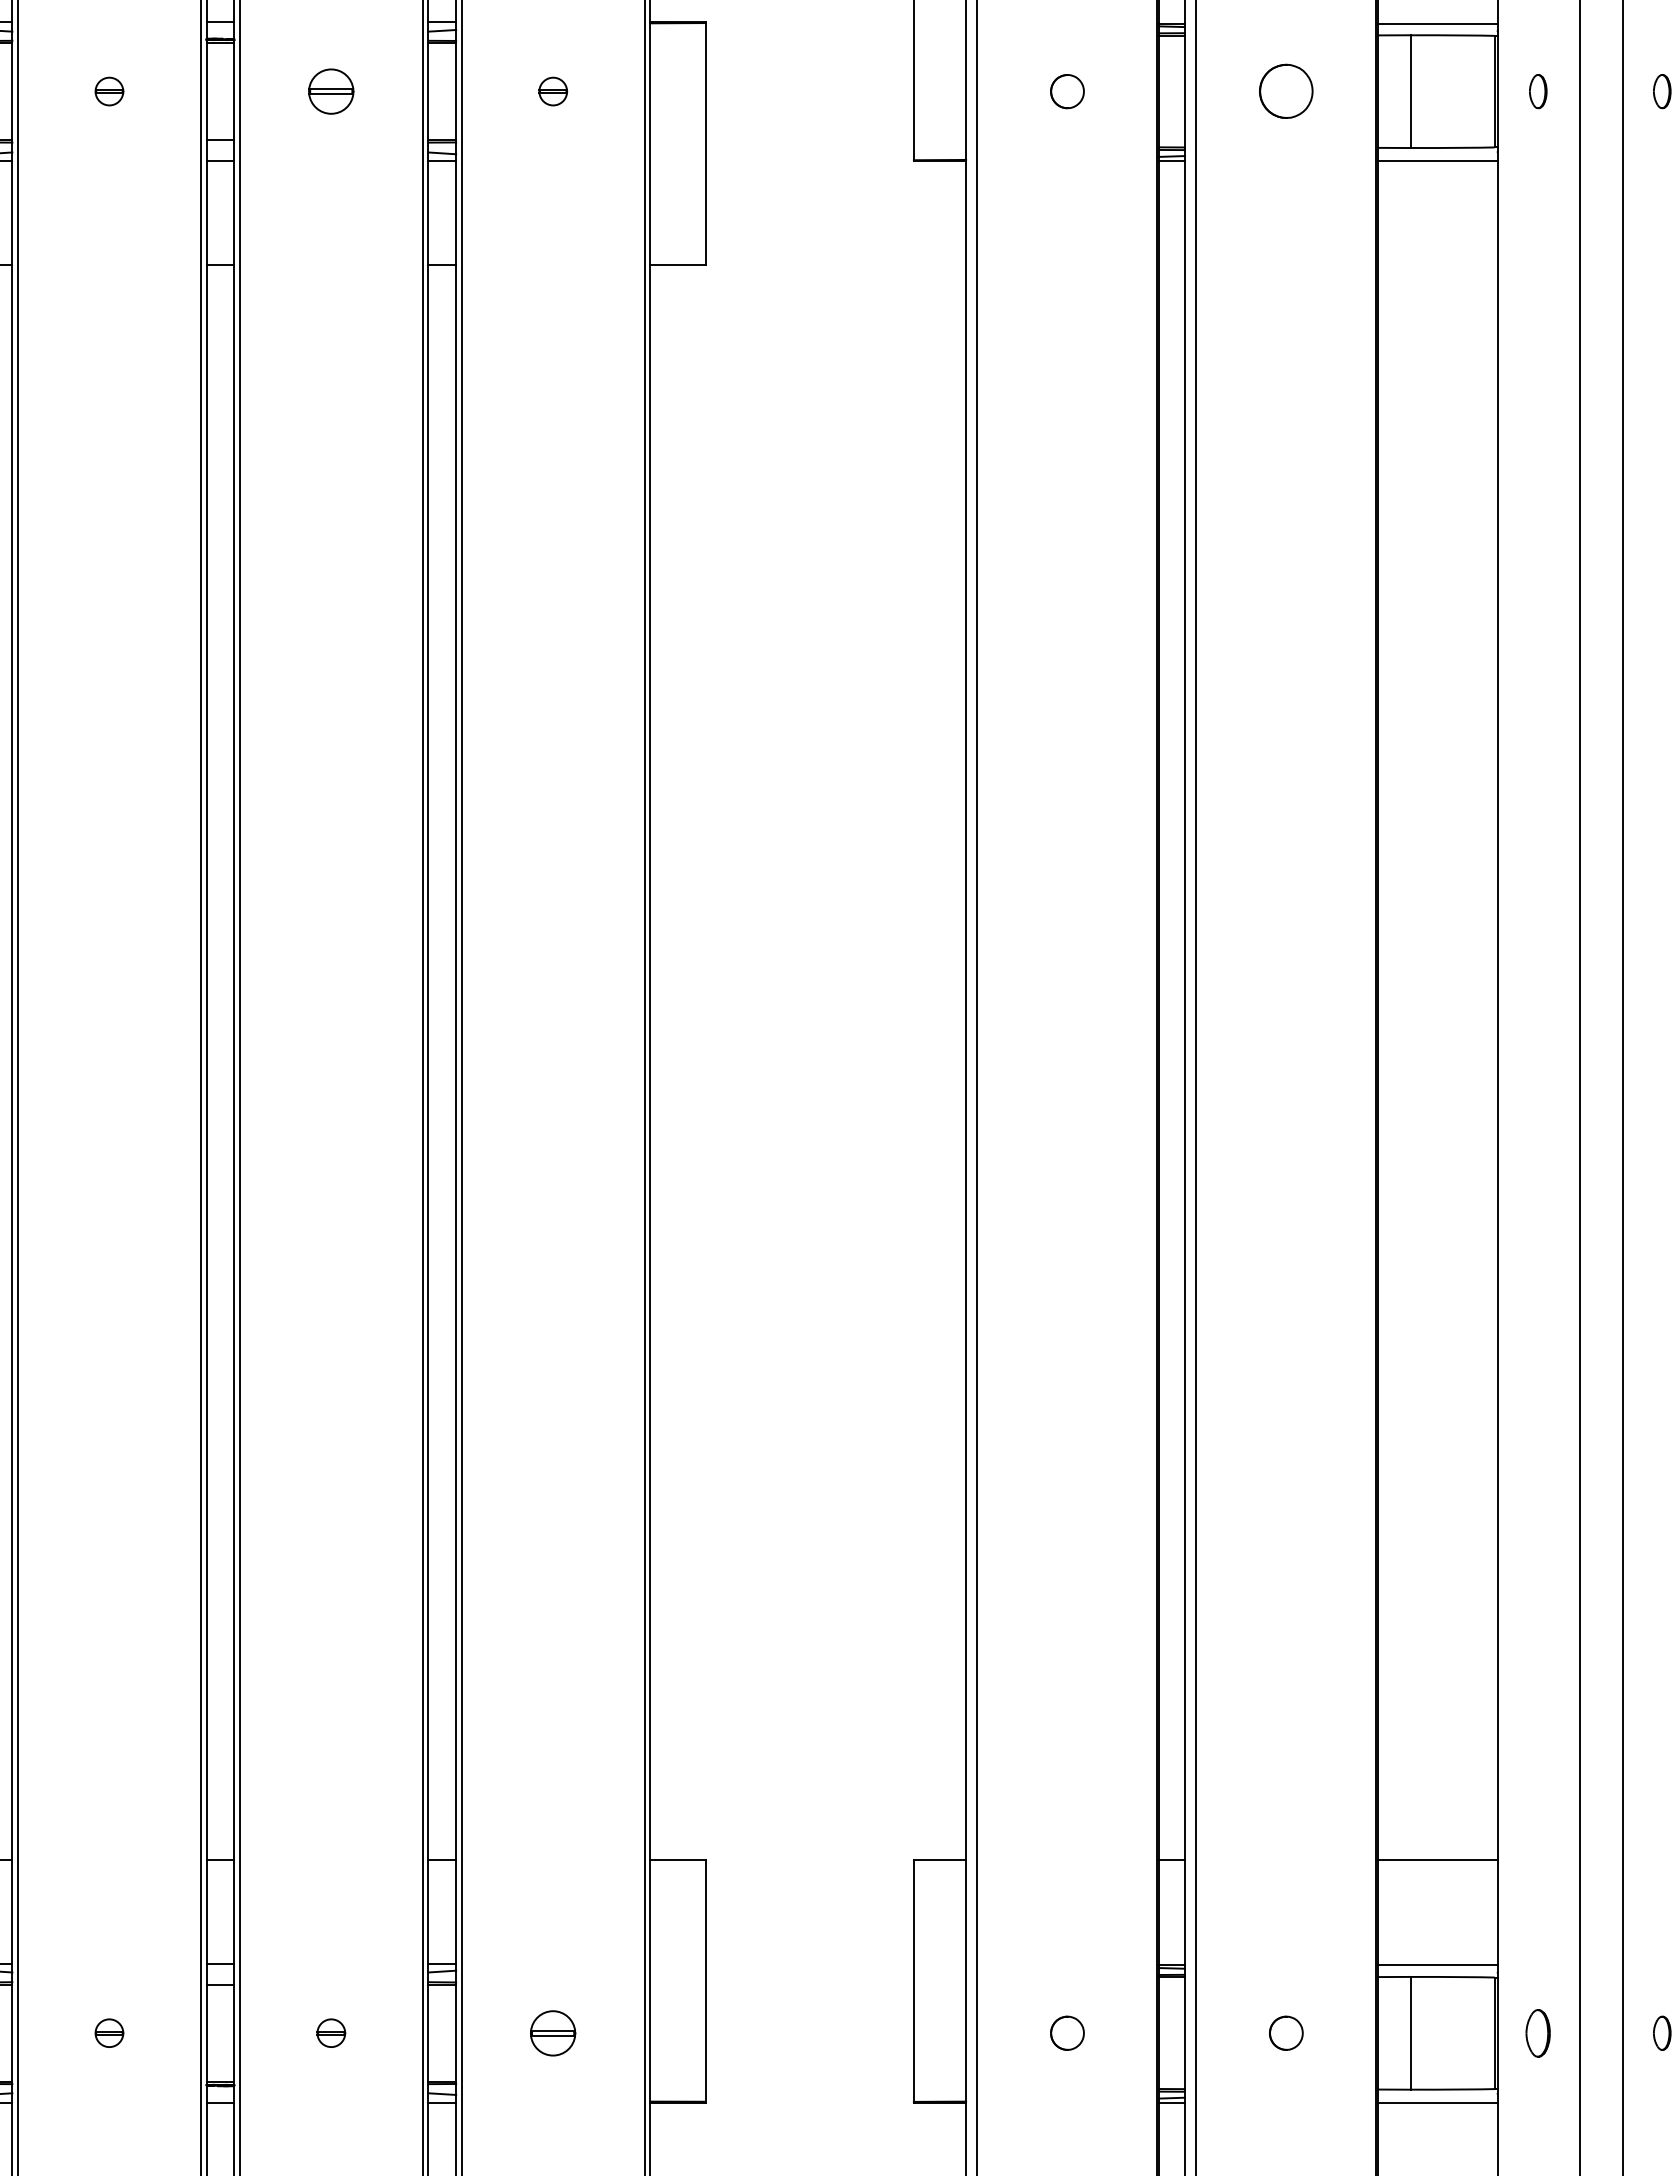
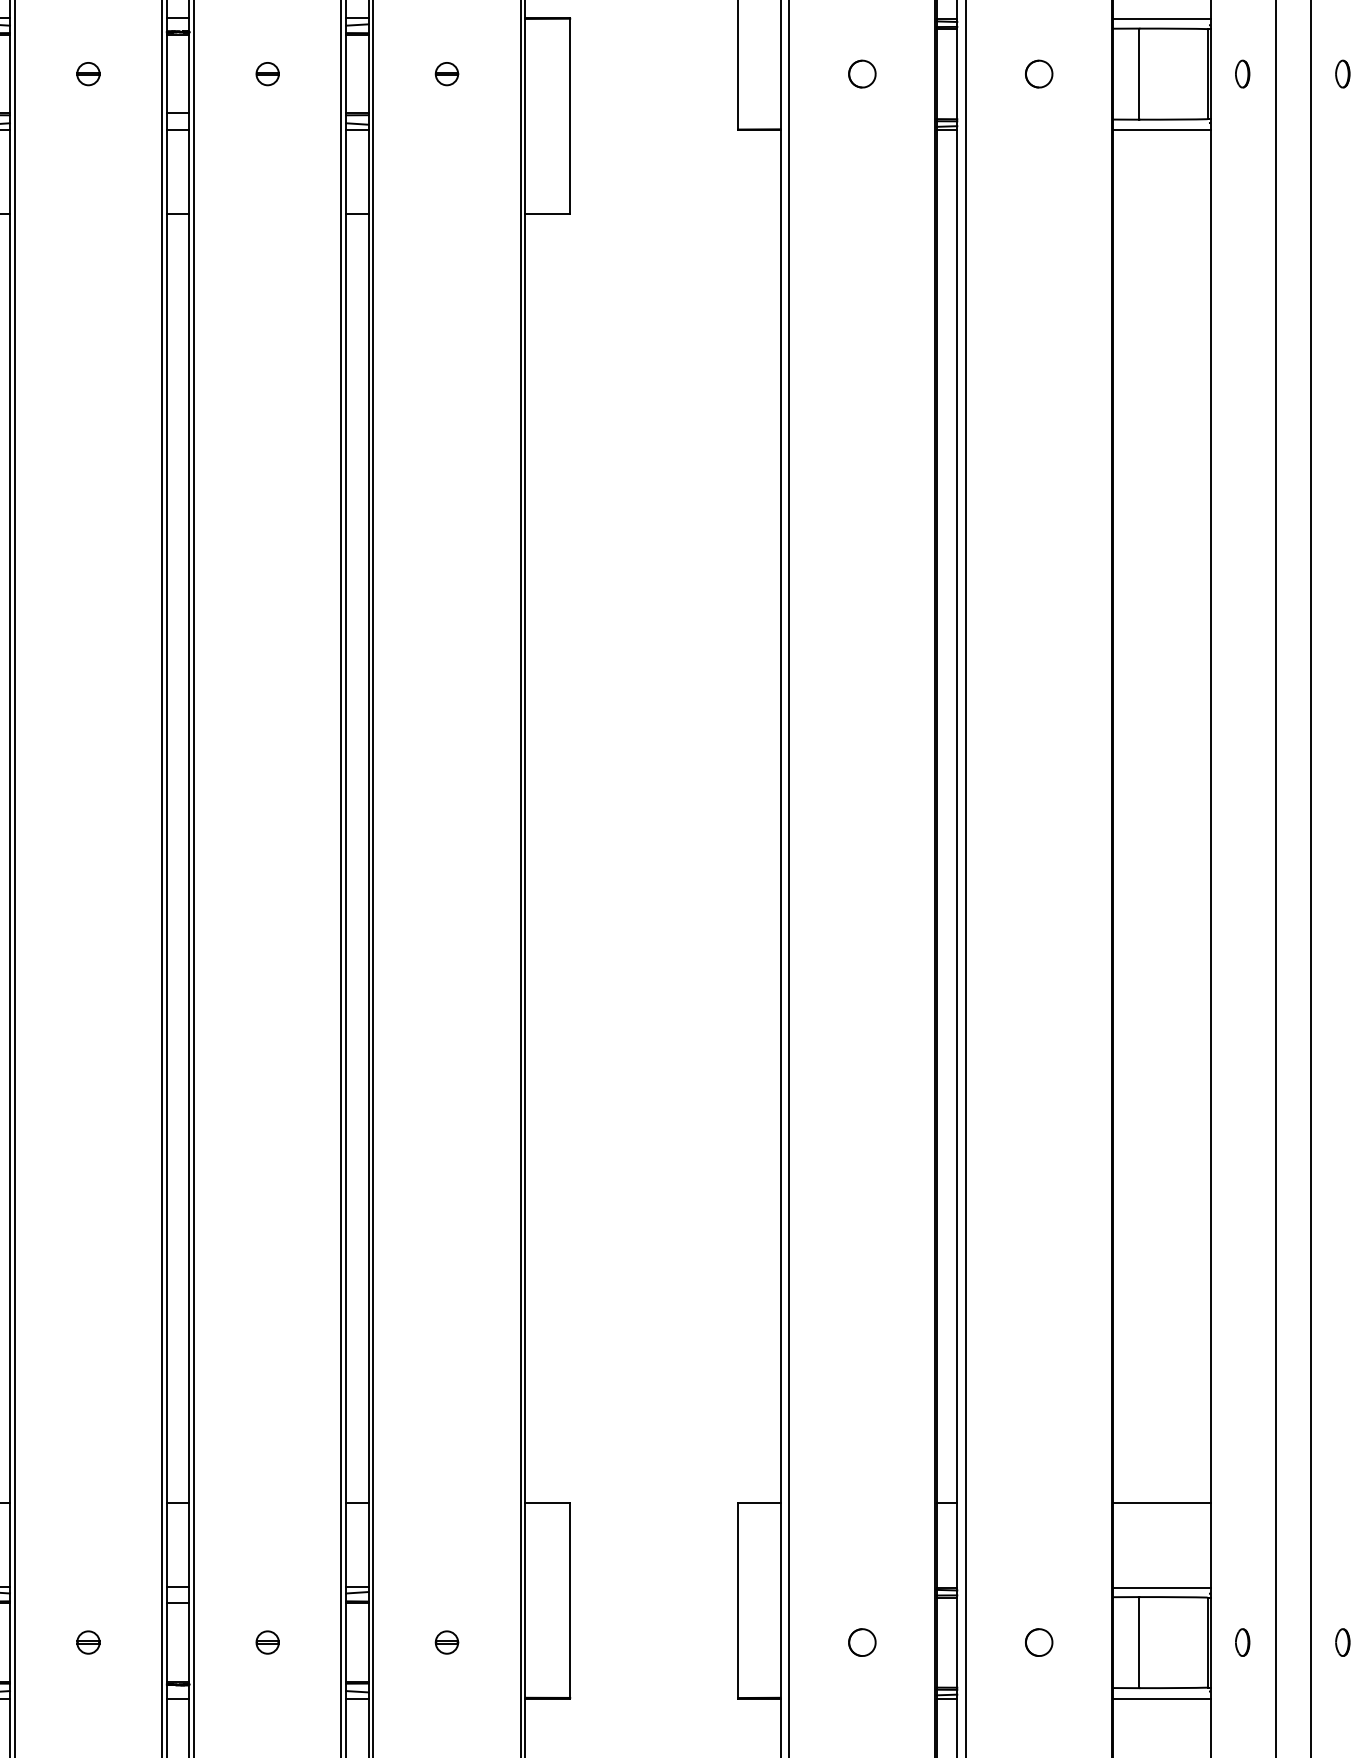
part: (331, 91) -> (267, 74), size x0.62
part: (1286, 91) -> (1039, 74), size x0.62
part: (553, 2032) -> (447, 1641), size x0.62
part: (1538, 2032) -> (1242, 1641), size x0.71

